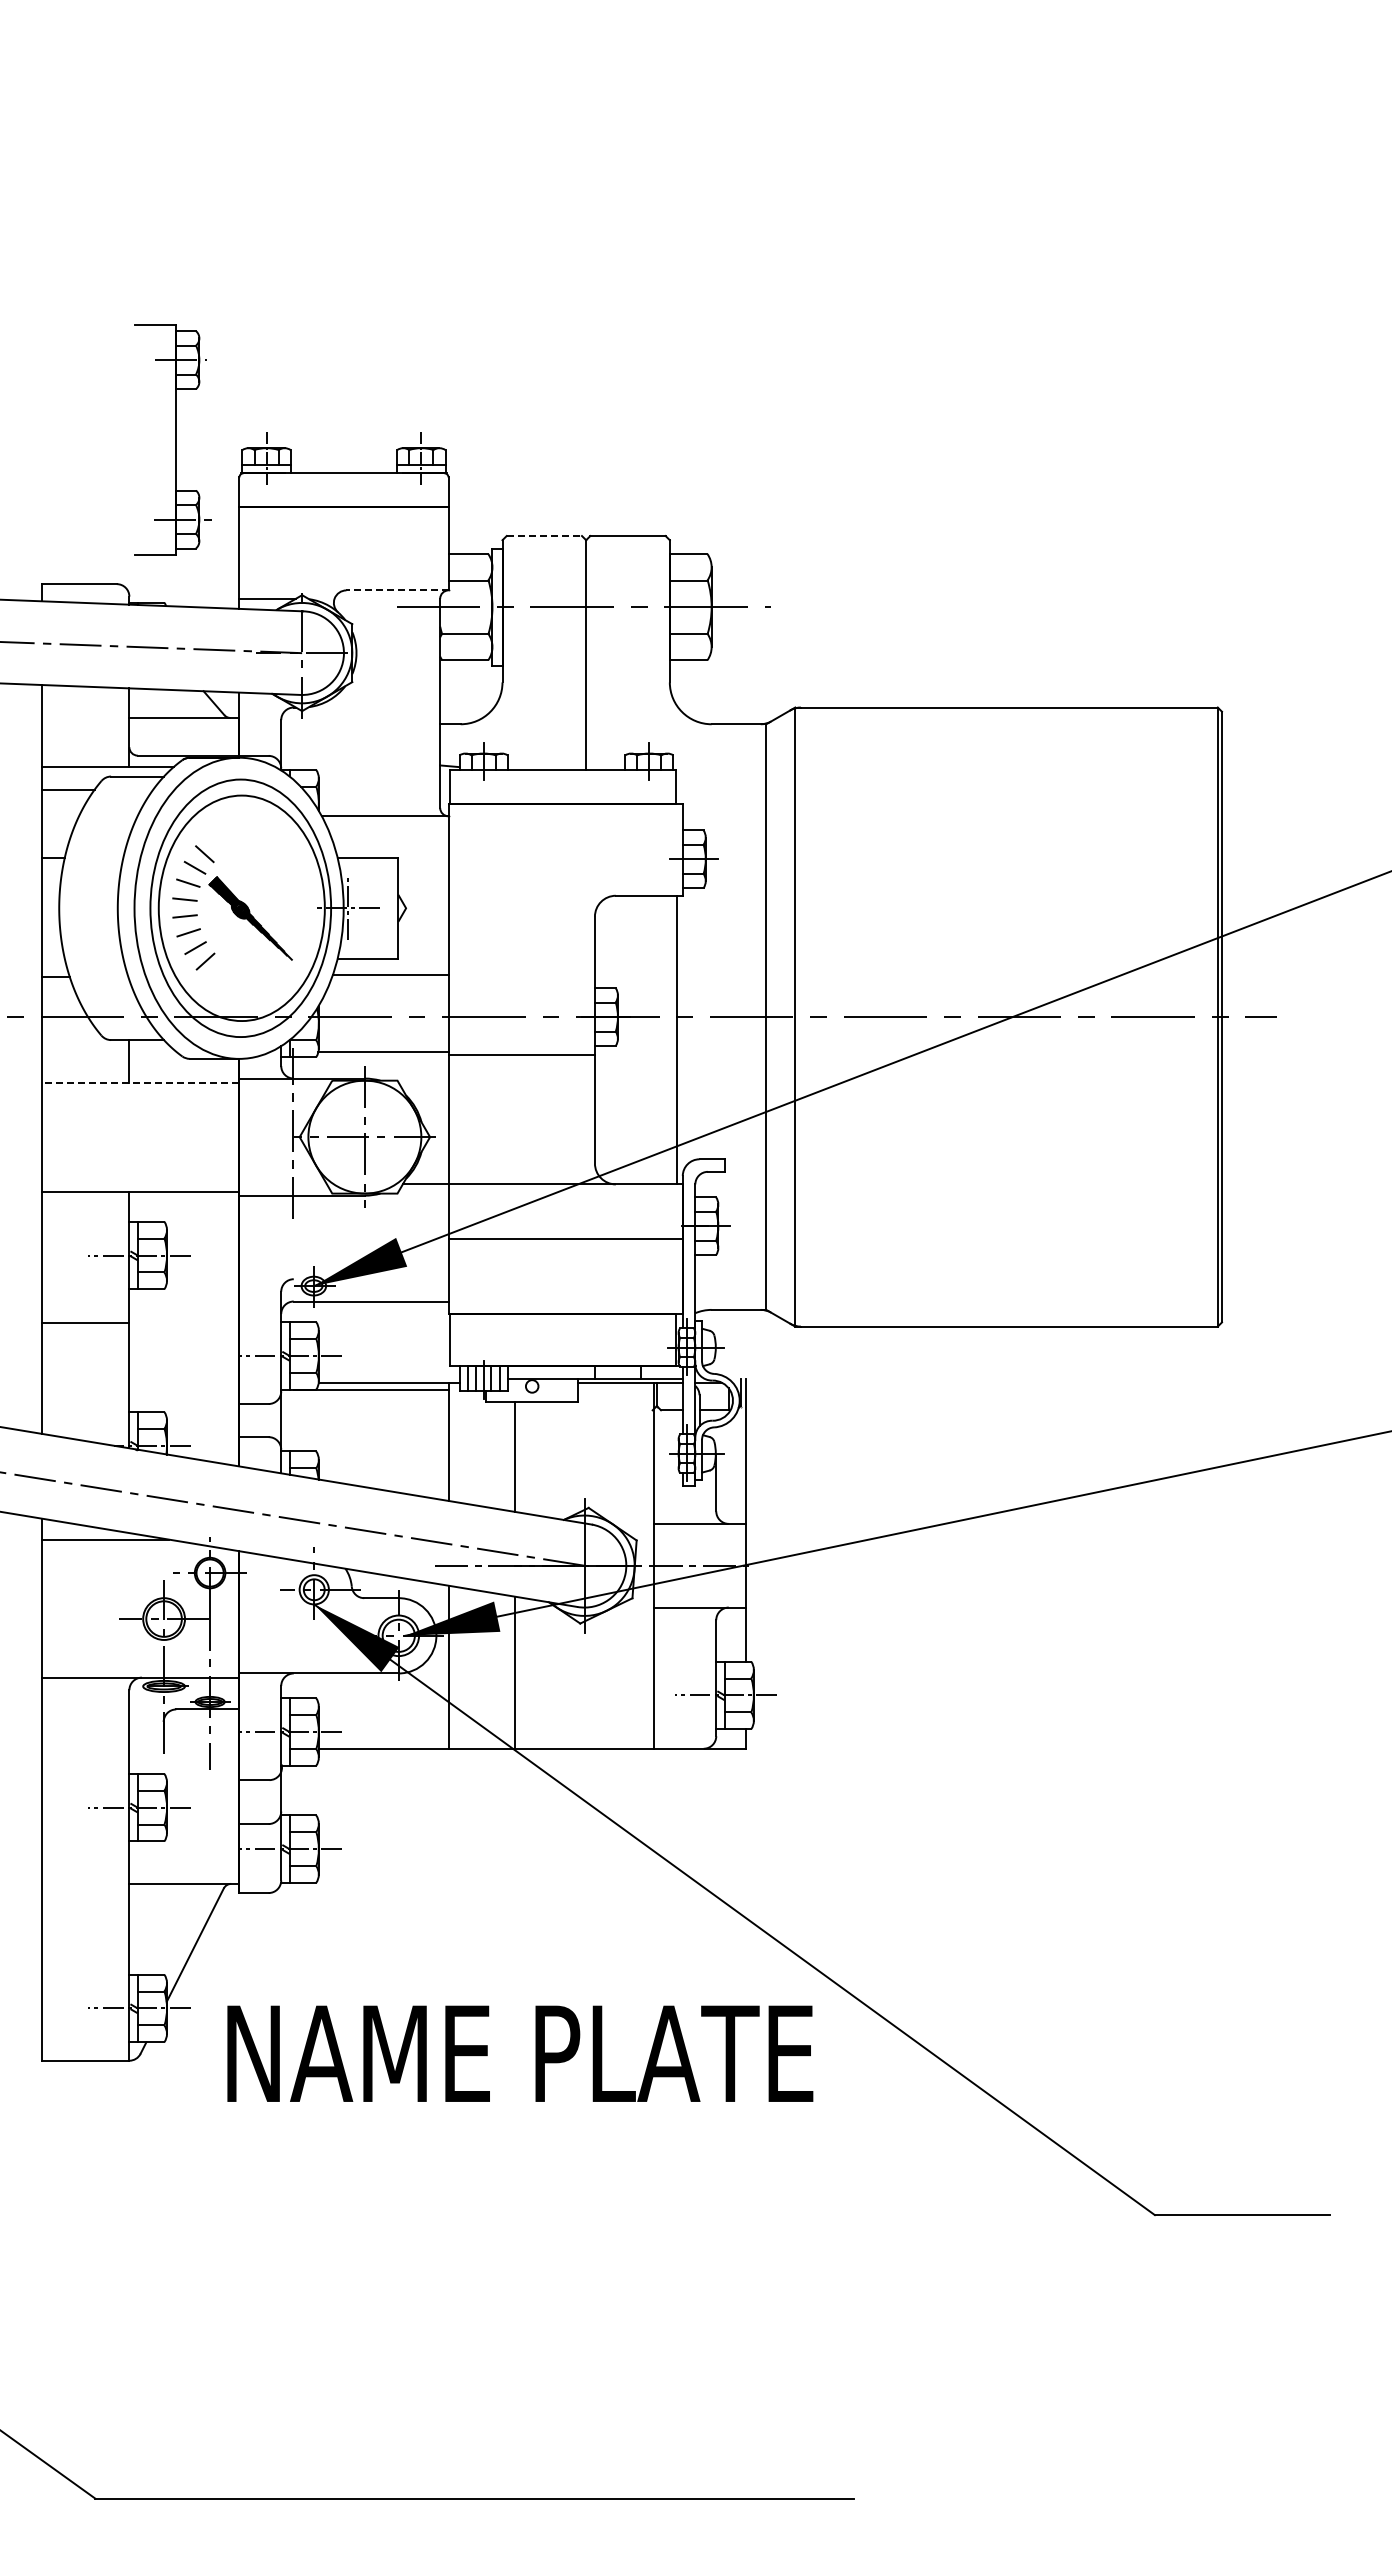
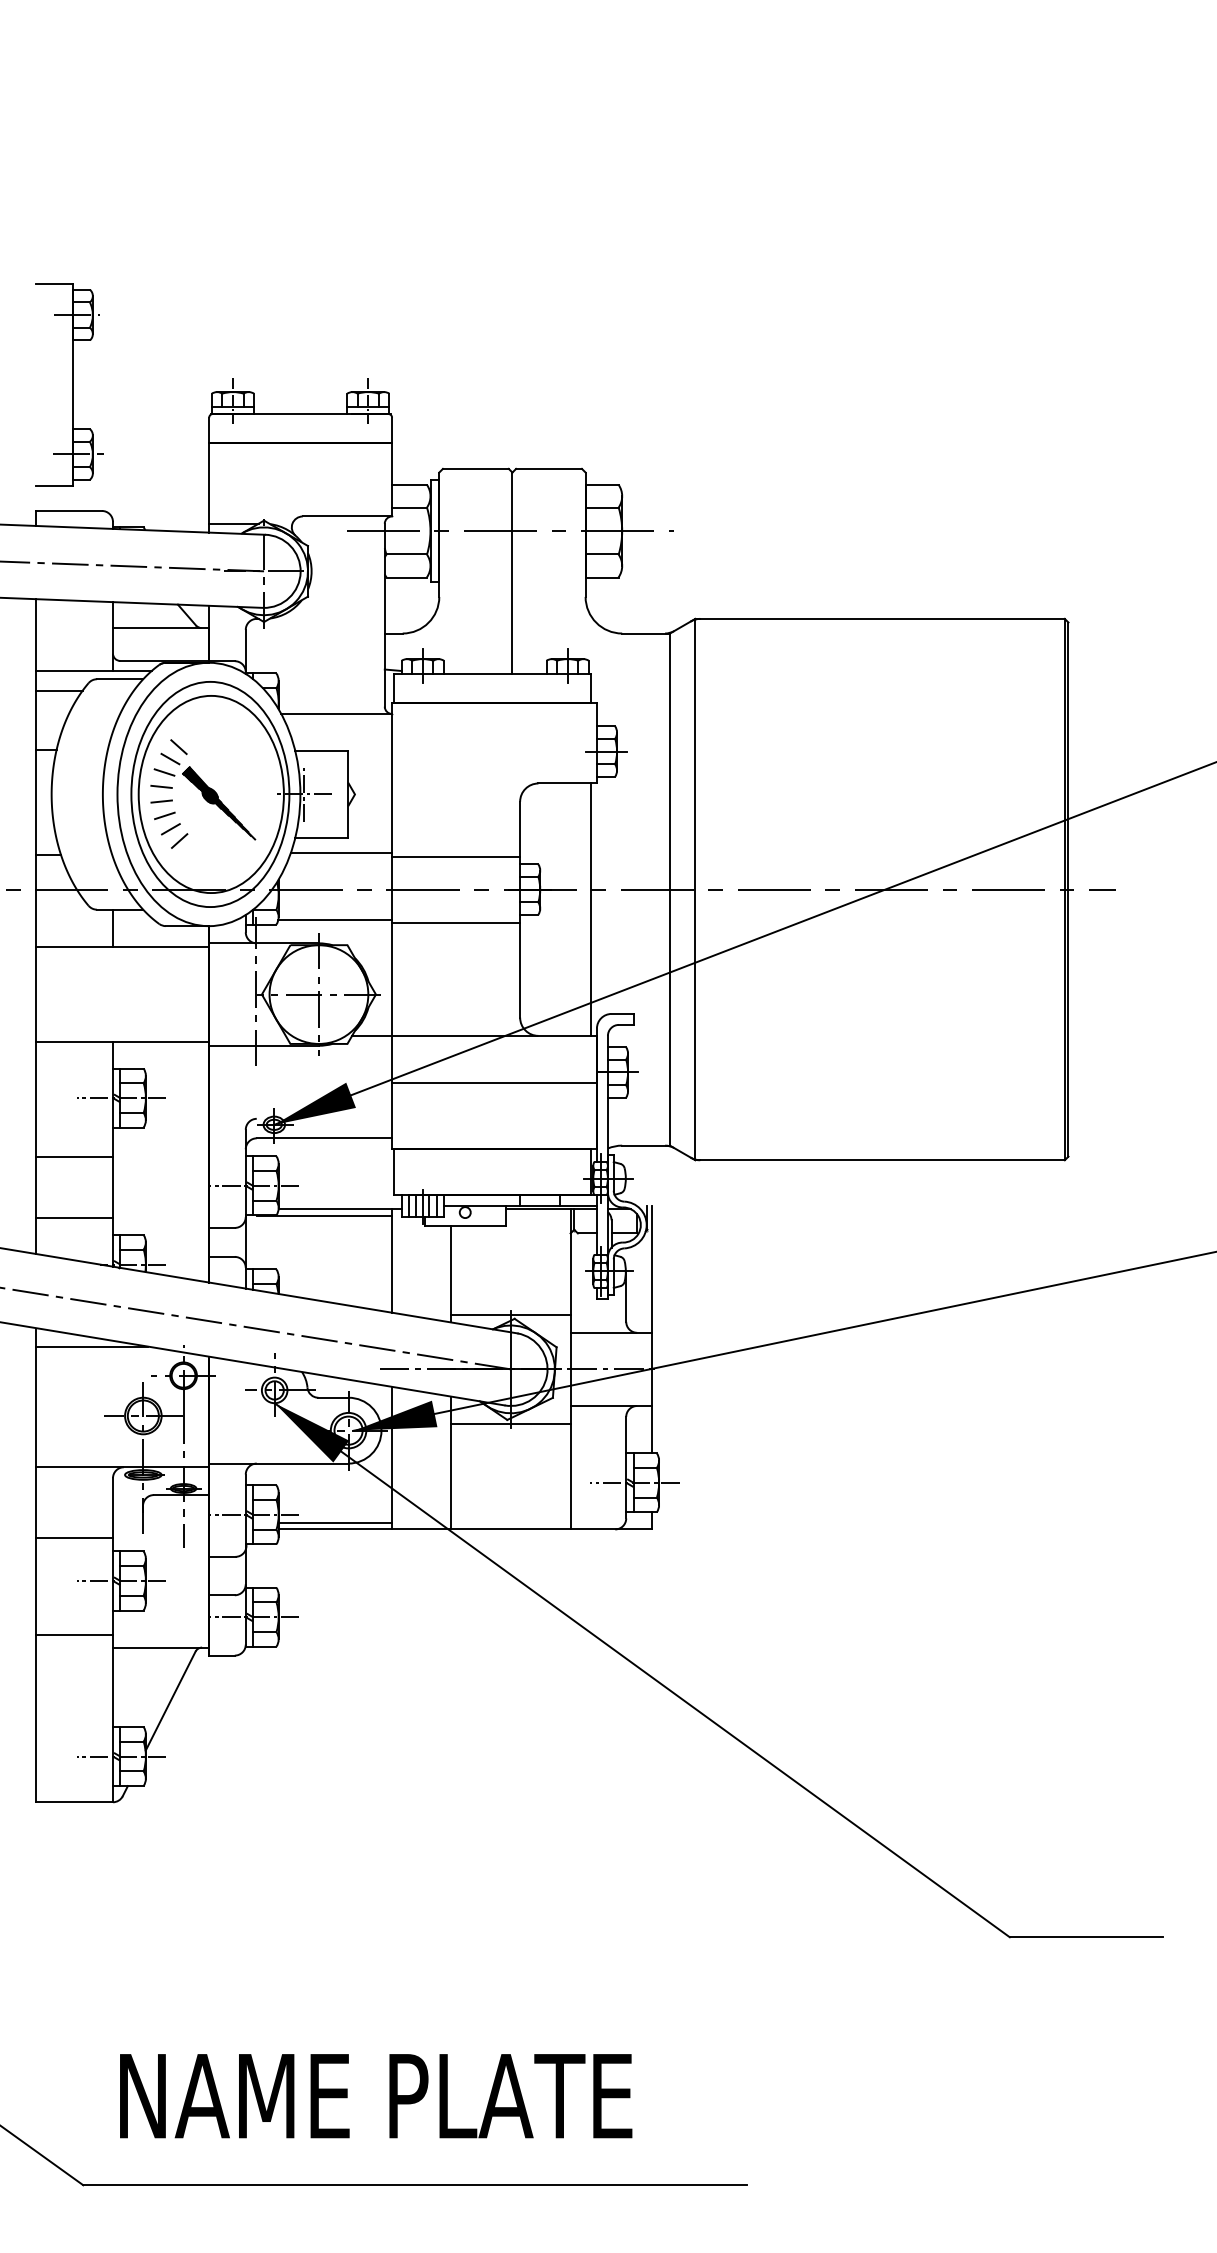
part: (172, 439) -> (69, 384), moved
line: (544, 536) -> (476, 469), dashed -> solid
line: (396, 590) -> (346, 516), dashed -> solid
line: (521, 979) -> (455, 856), added
line: (140, 1082) -> (122, 946), dashed -> solid
line: (85, 1392) -> (74, 1217), added
line: (584, 1503) -> (510, 1314), added
line: (584, 1628) -> (510, 1424), added
line: (383, 1741) -> (335, 1523), added
line: (85, 1758) -> (74, 1537), added
line: (85, 1869) -> (74, 1635), added
text: (520, 2053) -> (376, 2095), moved

